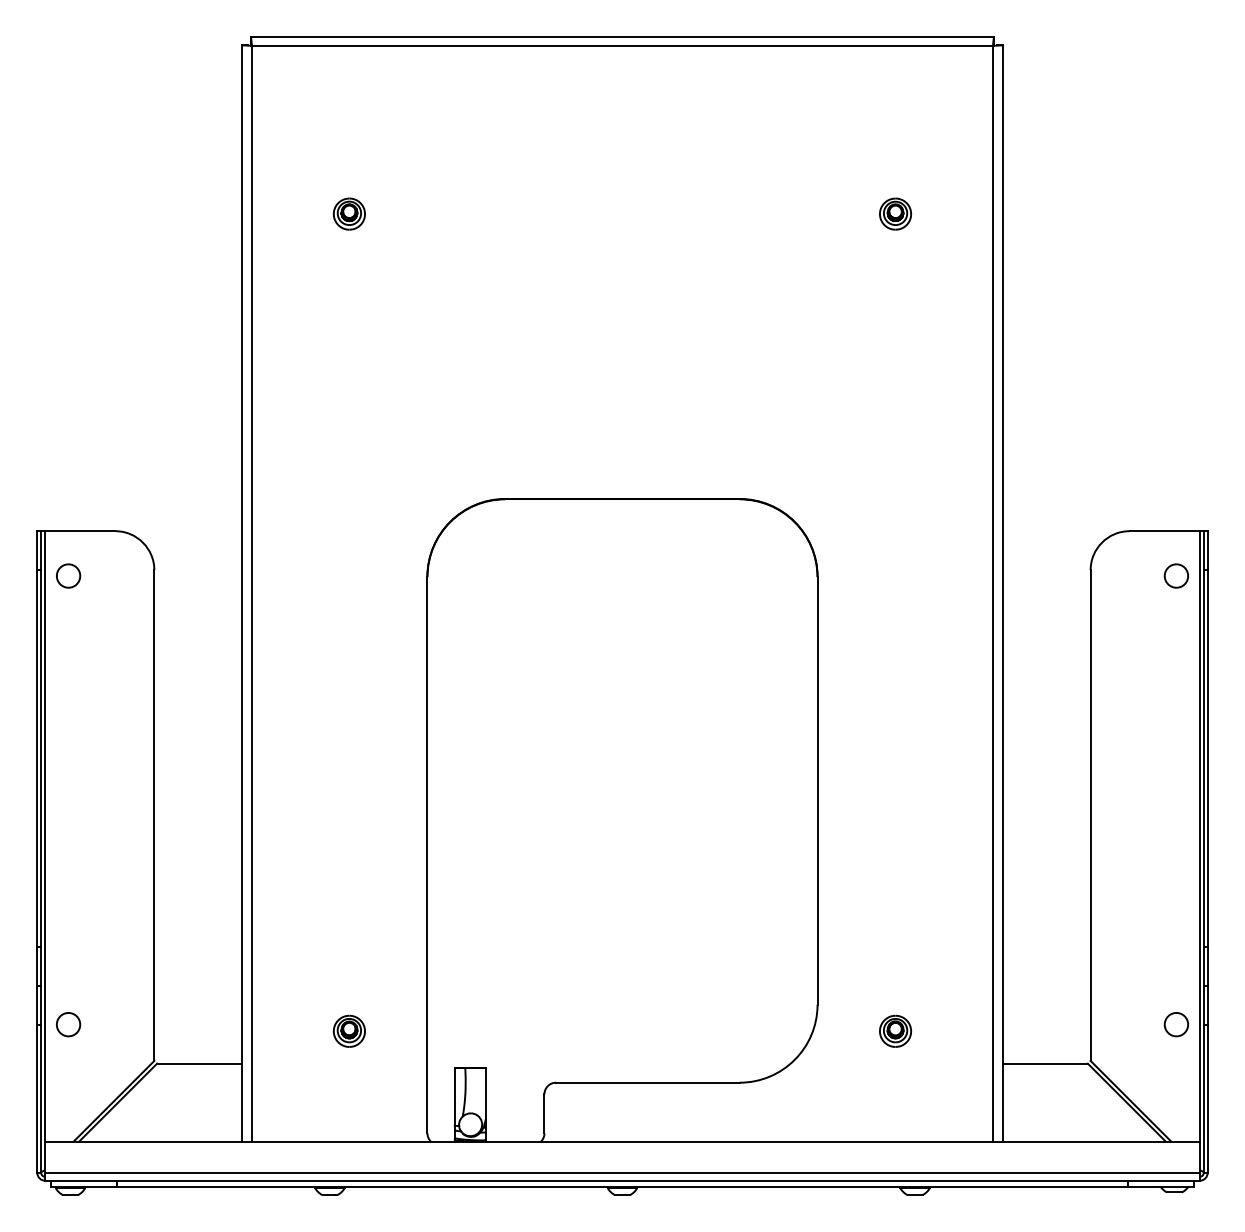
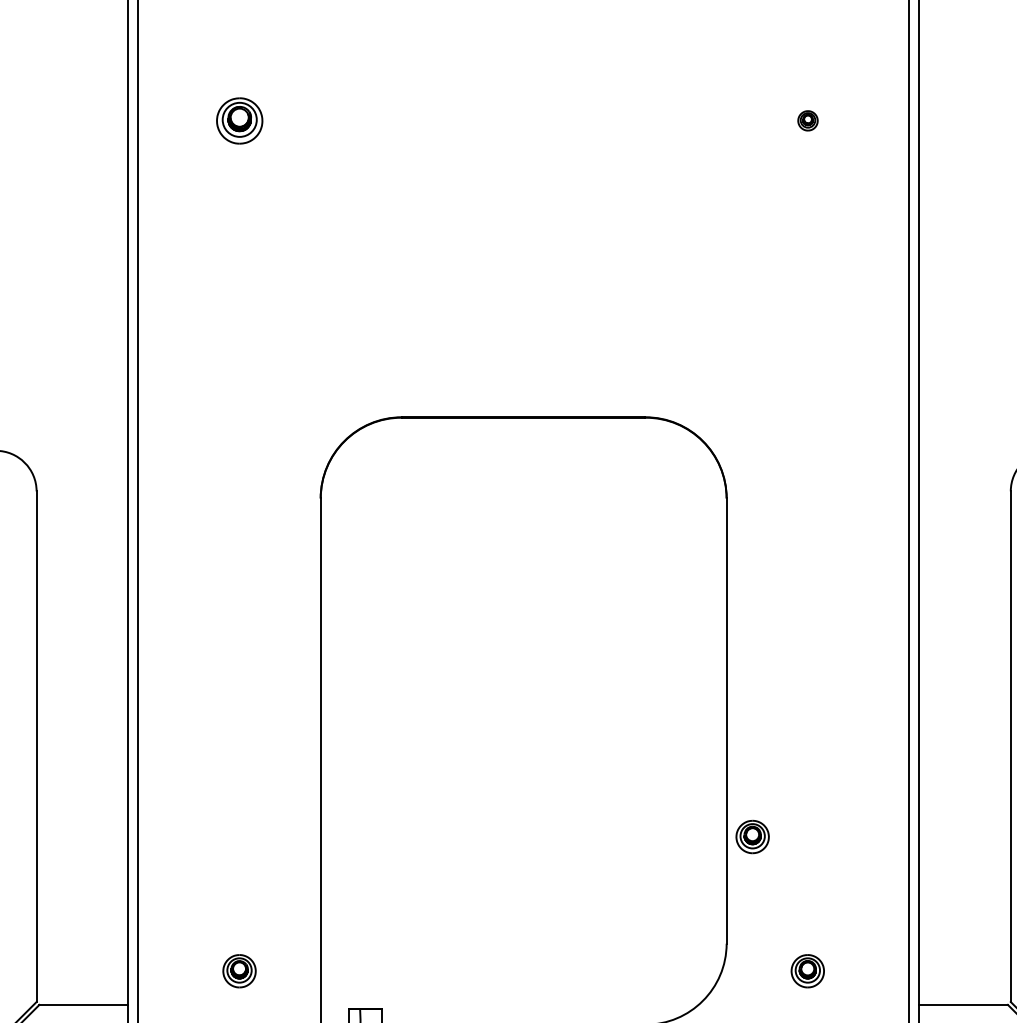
part: (348, 213) -> (238, 120), size x1.4
part: (895, 213) -> (807, 120), size x0.6
part: (842, 901) -> (752, 836), added

